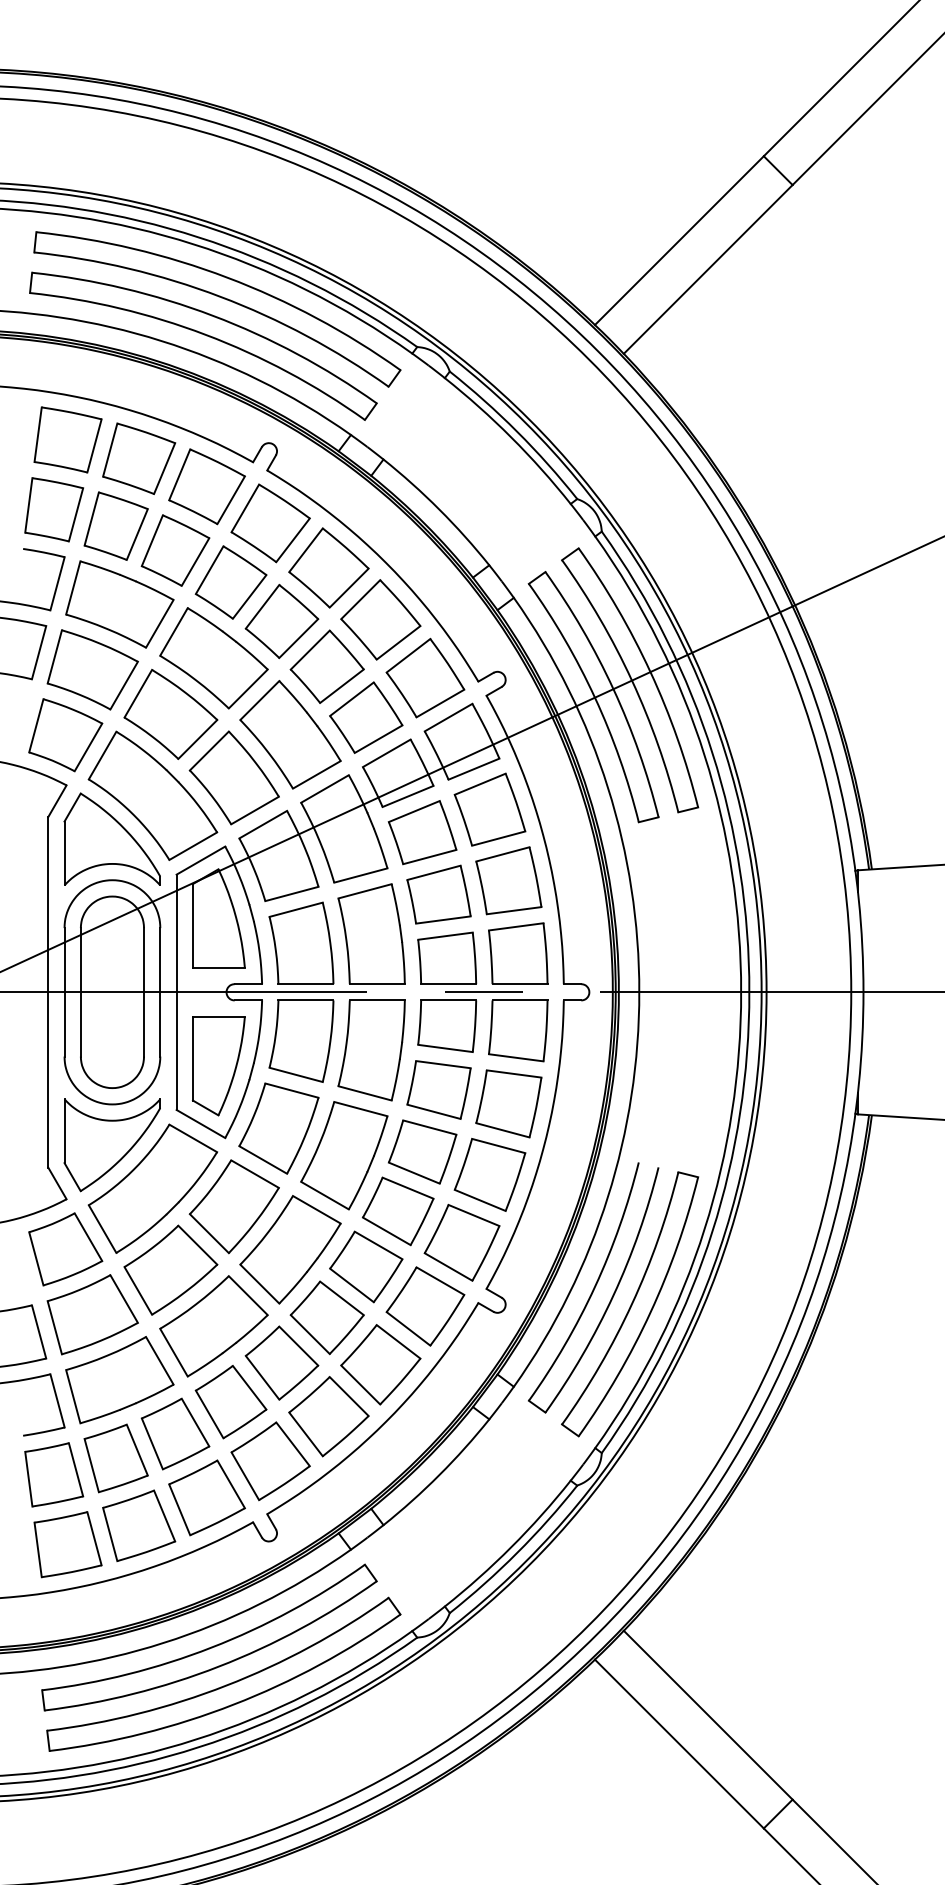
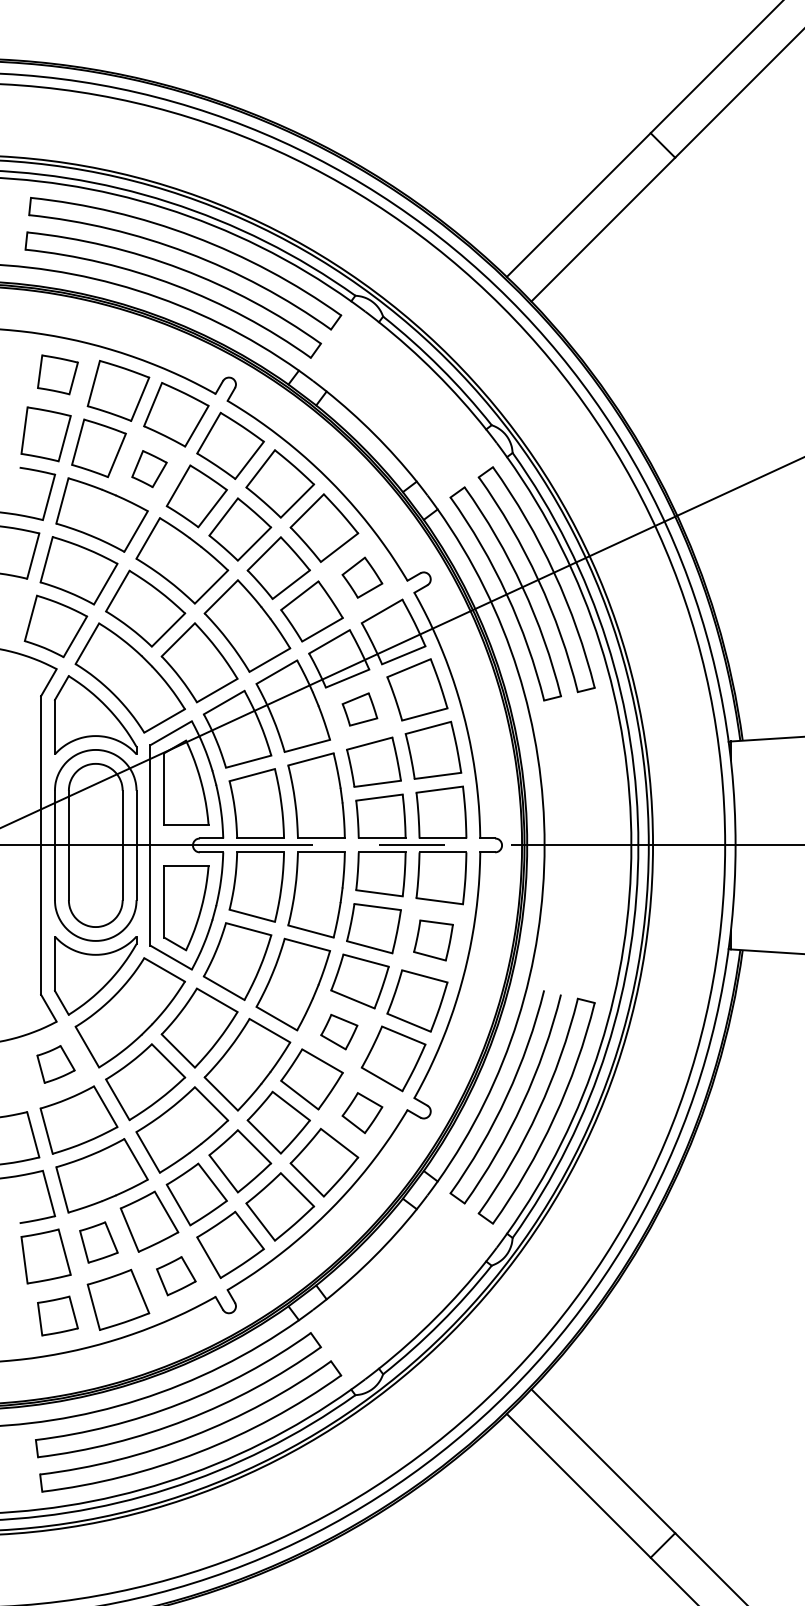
part: (67, 439) -> (57, 374), size x0.7
part: (175, 550) -> (149, 469), size x0.6
part: (425, 677) -> (362, 577), size x0.6
part: (422, 832) -> (359, 709), size x0.6
part: (508, 1103) -> (433, 940), size x0.7
part: (398, 1211) -> (339, 1032), size x0.6
part: (65, 1249) -> (55, 1064), size x0.6
part: (425, 1306) -> (362, 1113), size x0.6
part: (115, 1458) -> (98, 1242), size x0.7
part: (206, 1497) -> (175, 1275), size x0.6
part: (67, 1544) -> (57, 1315), size x0.7

